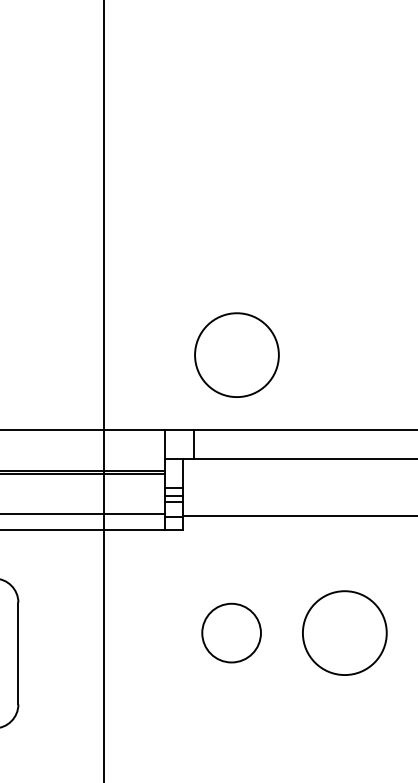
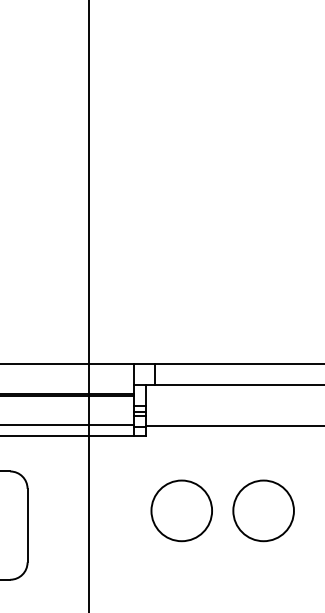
circle: (236, 354) -> (185, 309), removed
circle: (231, 632) -> (181, 510), size x1.43

